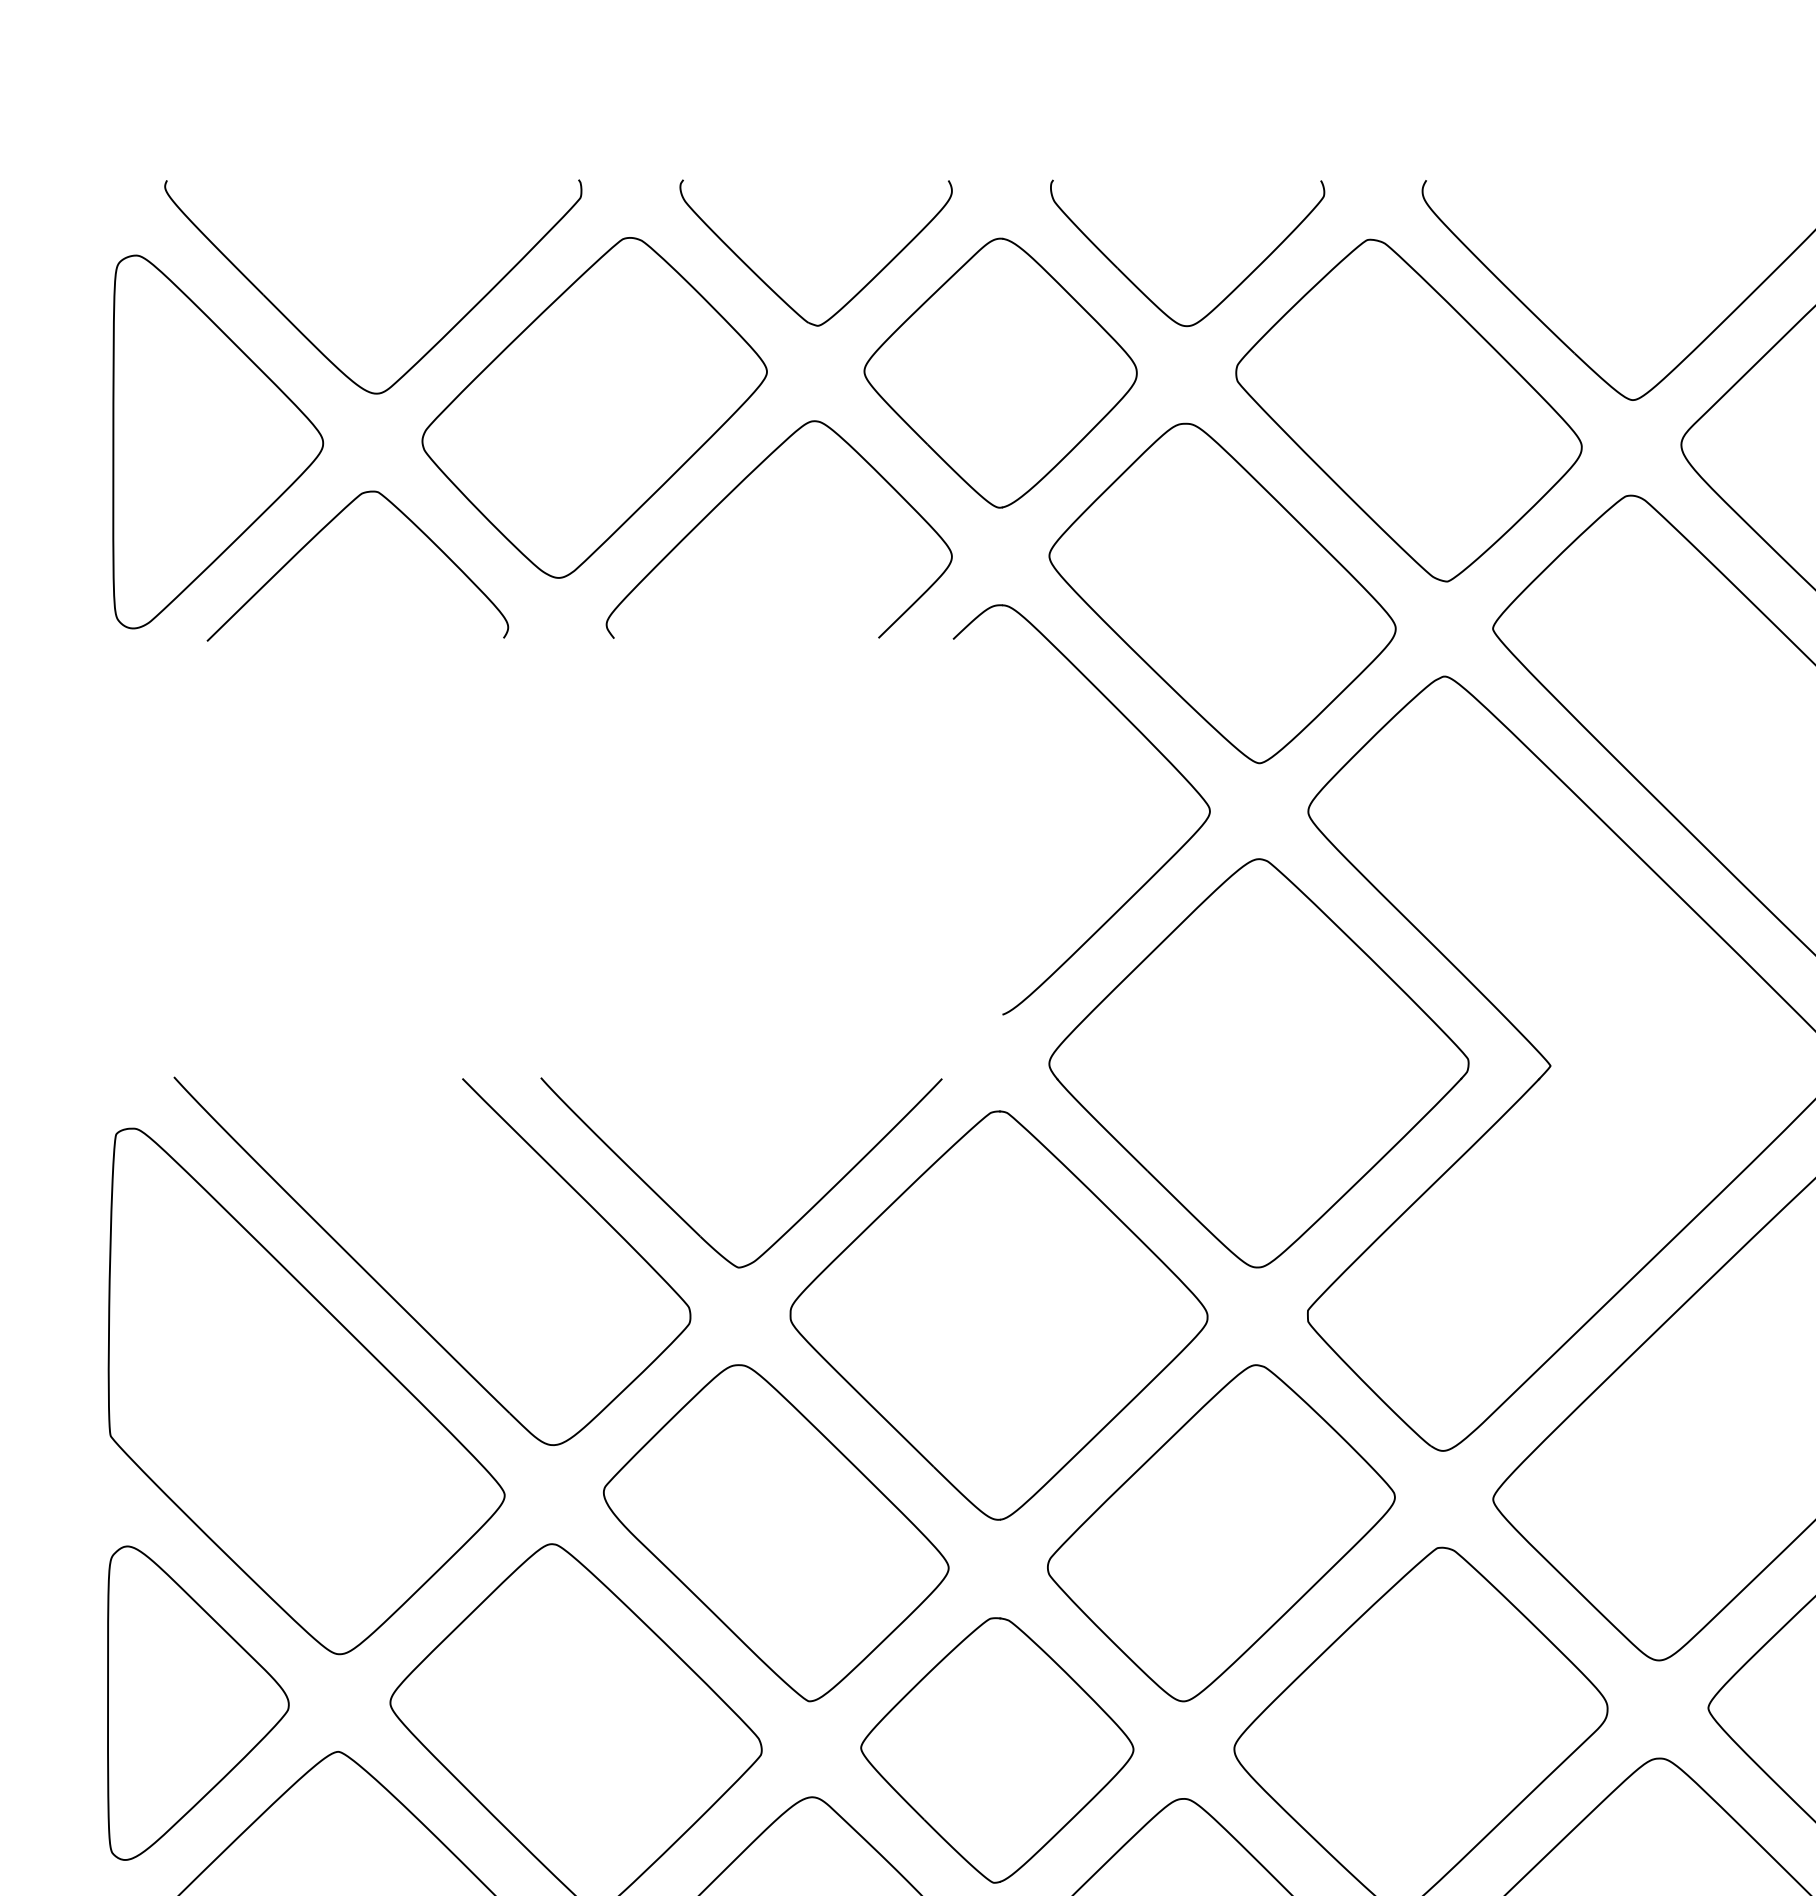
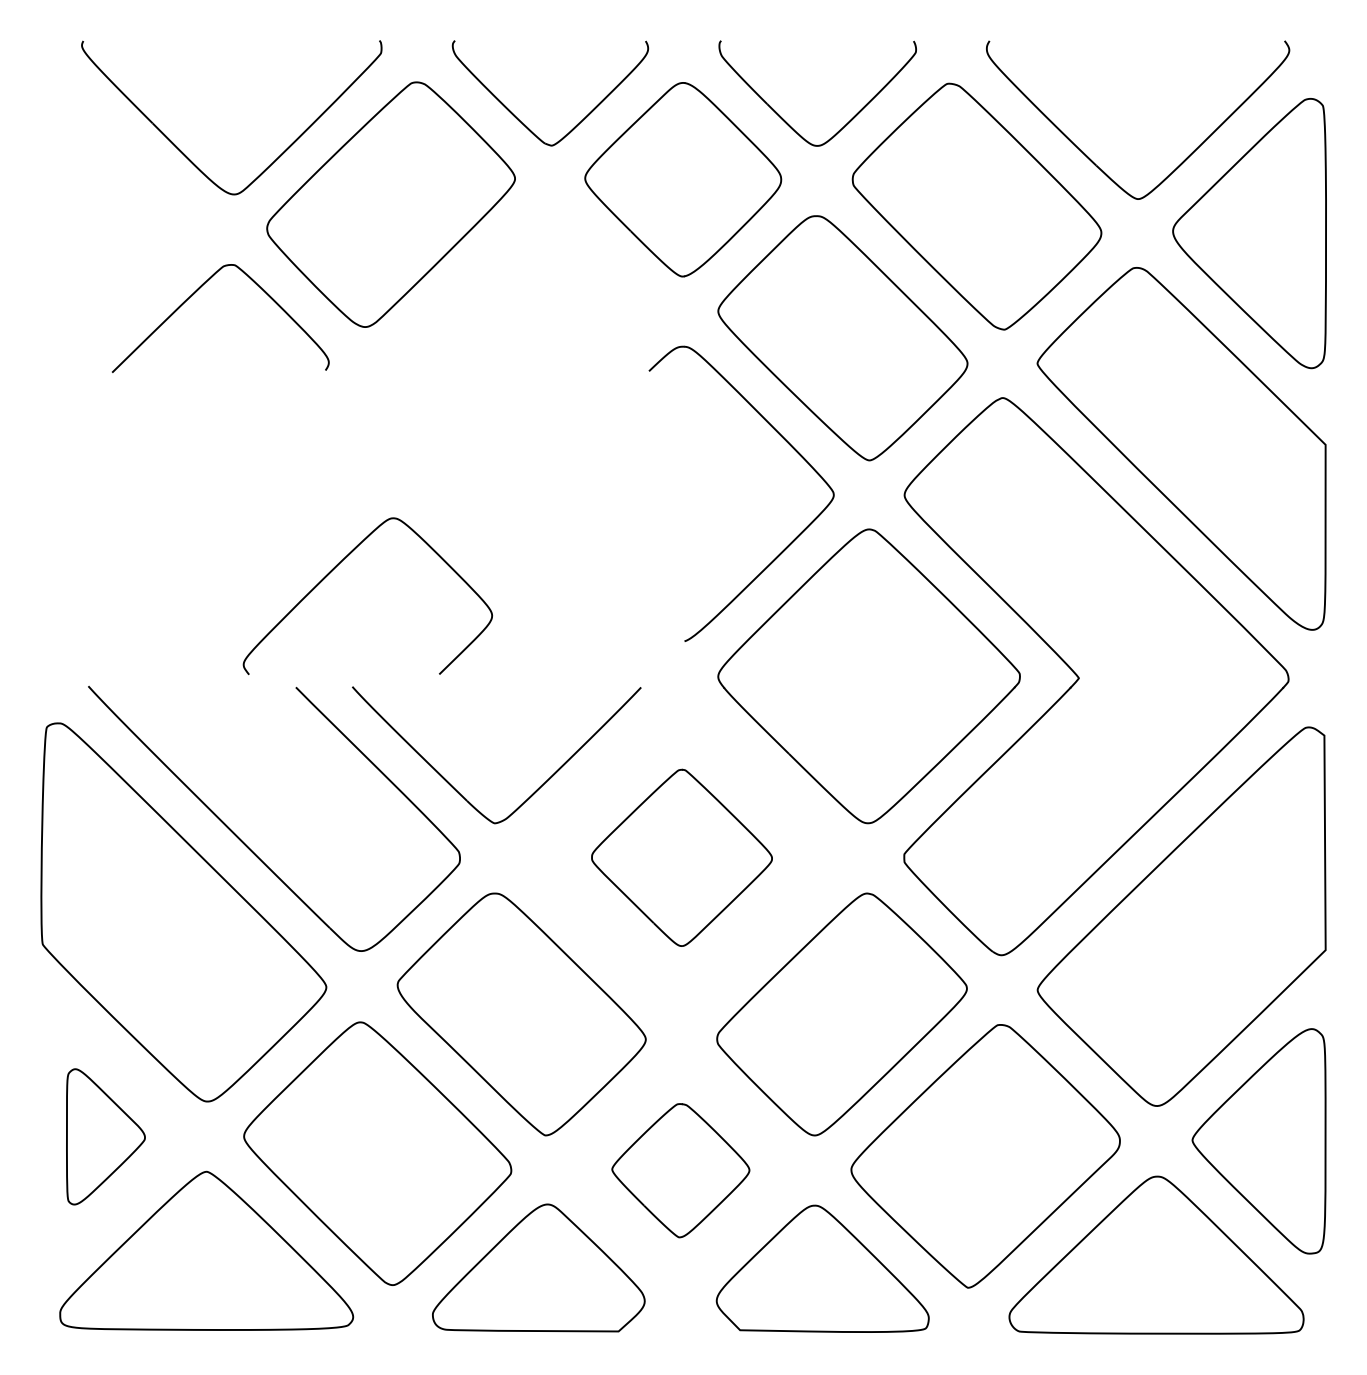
part: (217, 442) -> (119, 229), removed
curve: (736, 488) -> (337, 566), moved
part: (998, 1315) -> (681, 857), size x0.6
part: (197, 1702) -> (105, 1136), size x0.6
part: (996, 1750) -> (680, 1170), size x0.7

